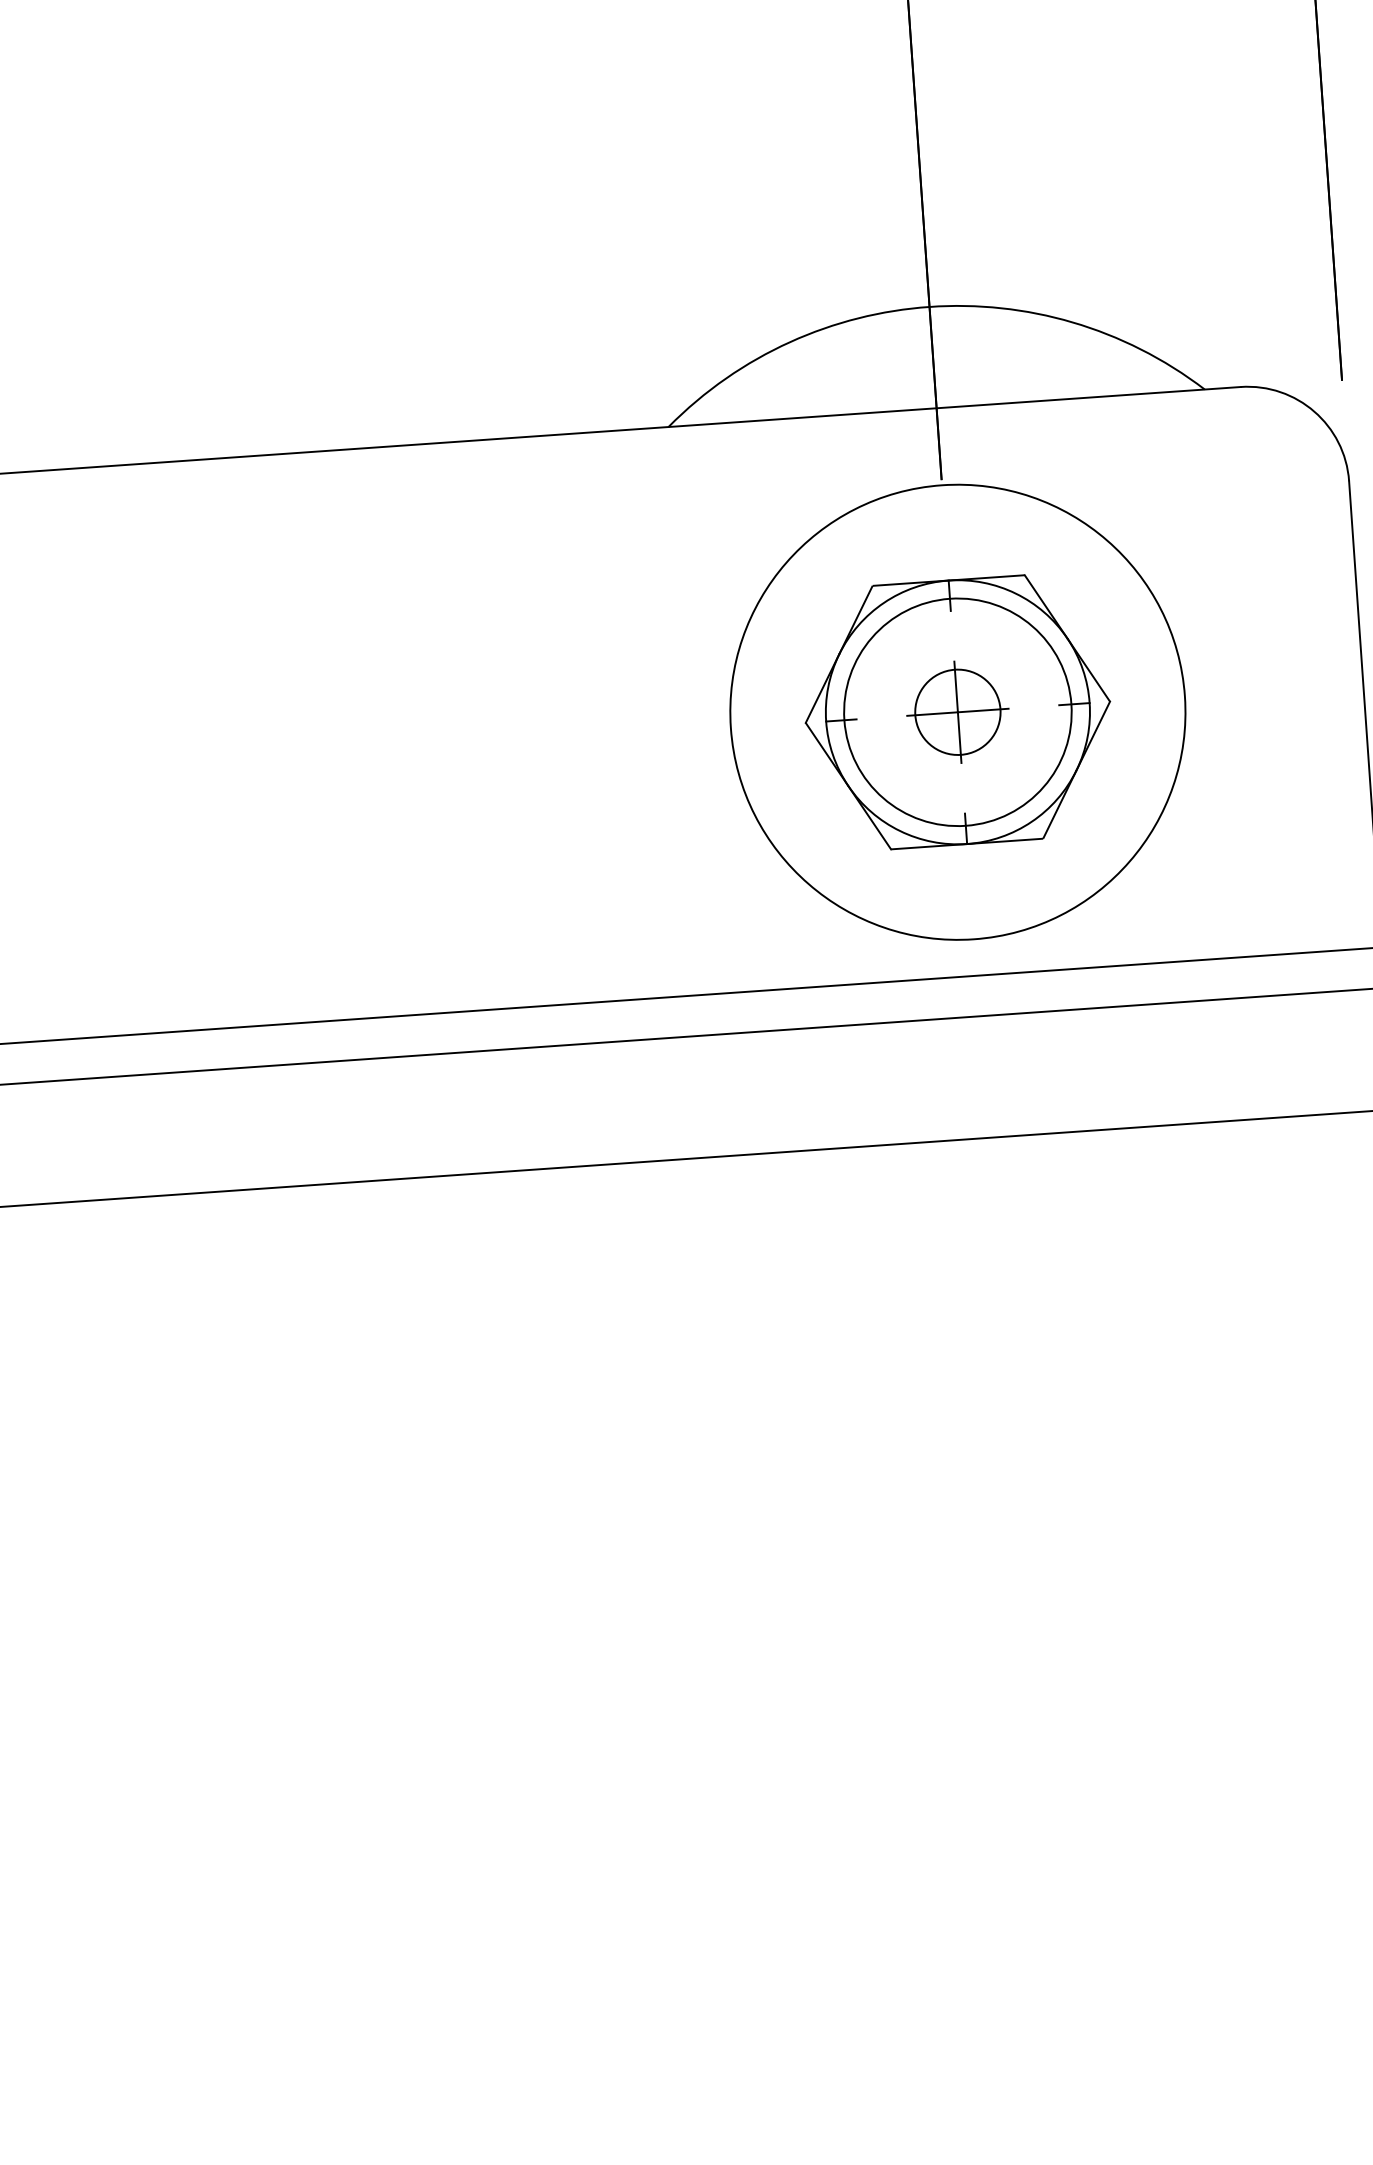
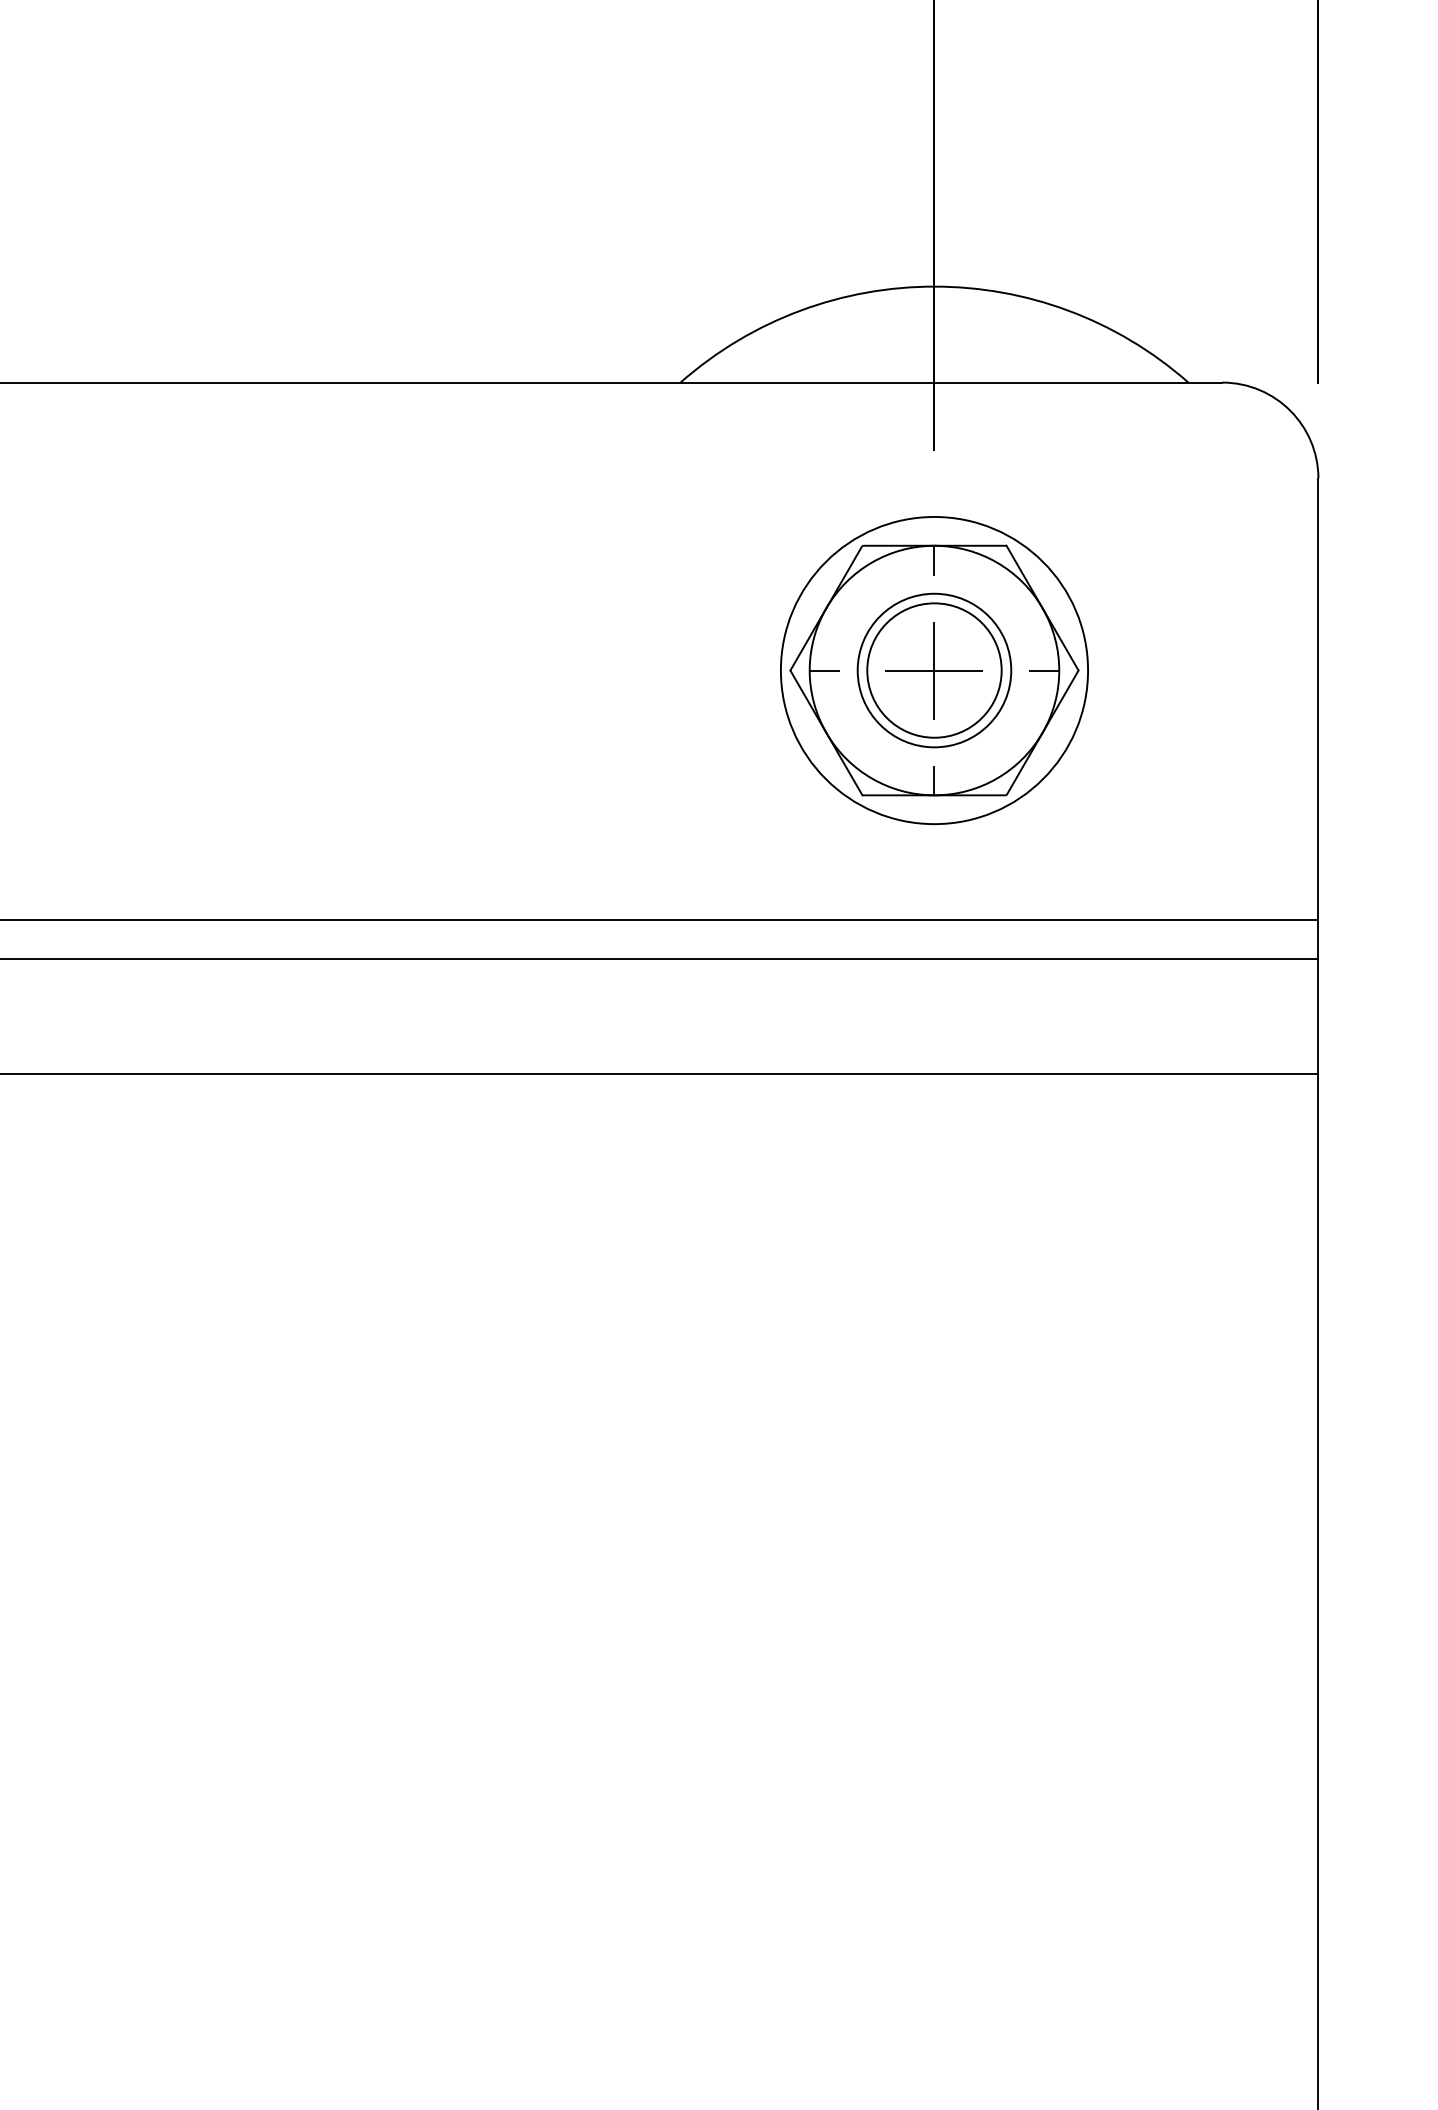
circle: (957, 712) -> (934, 670), size x0.71
circle: (957, 712) -> (934, 670), size x0.71
circle: (957, 712) -> (934, 670), size x1.67

